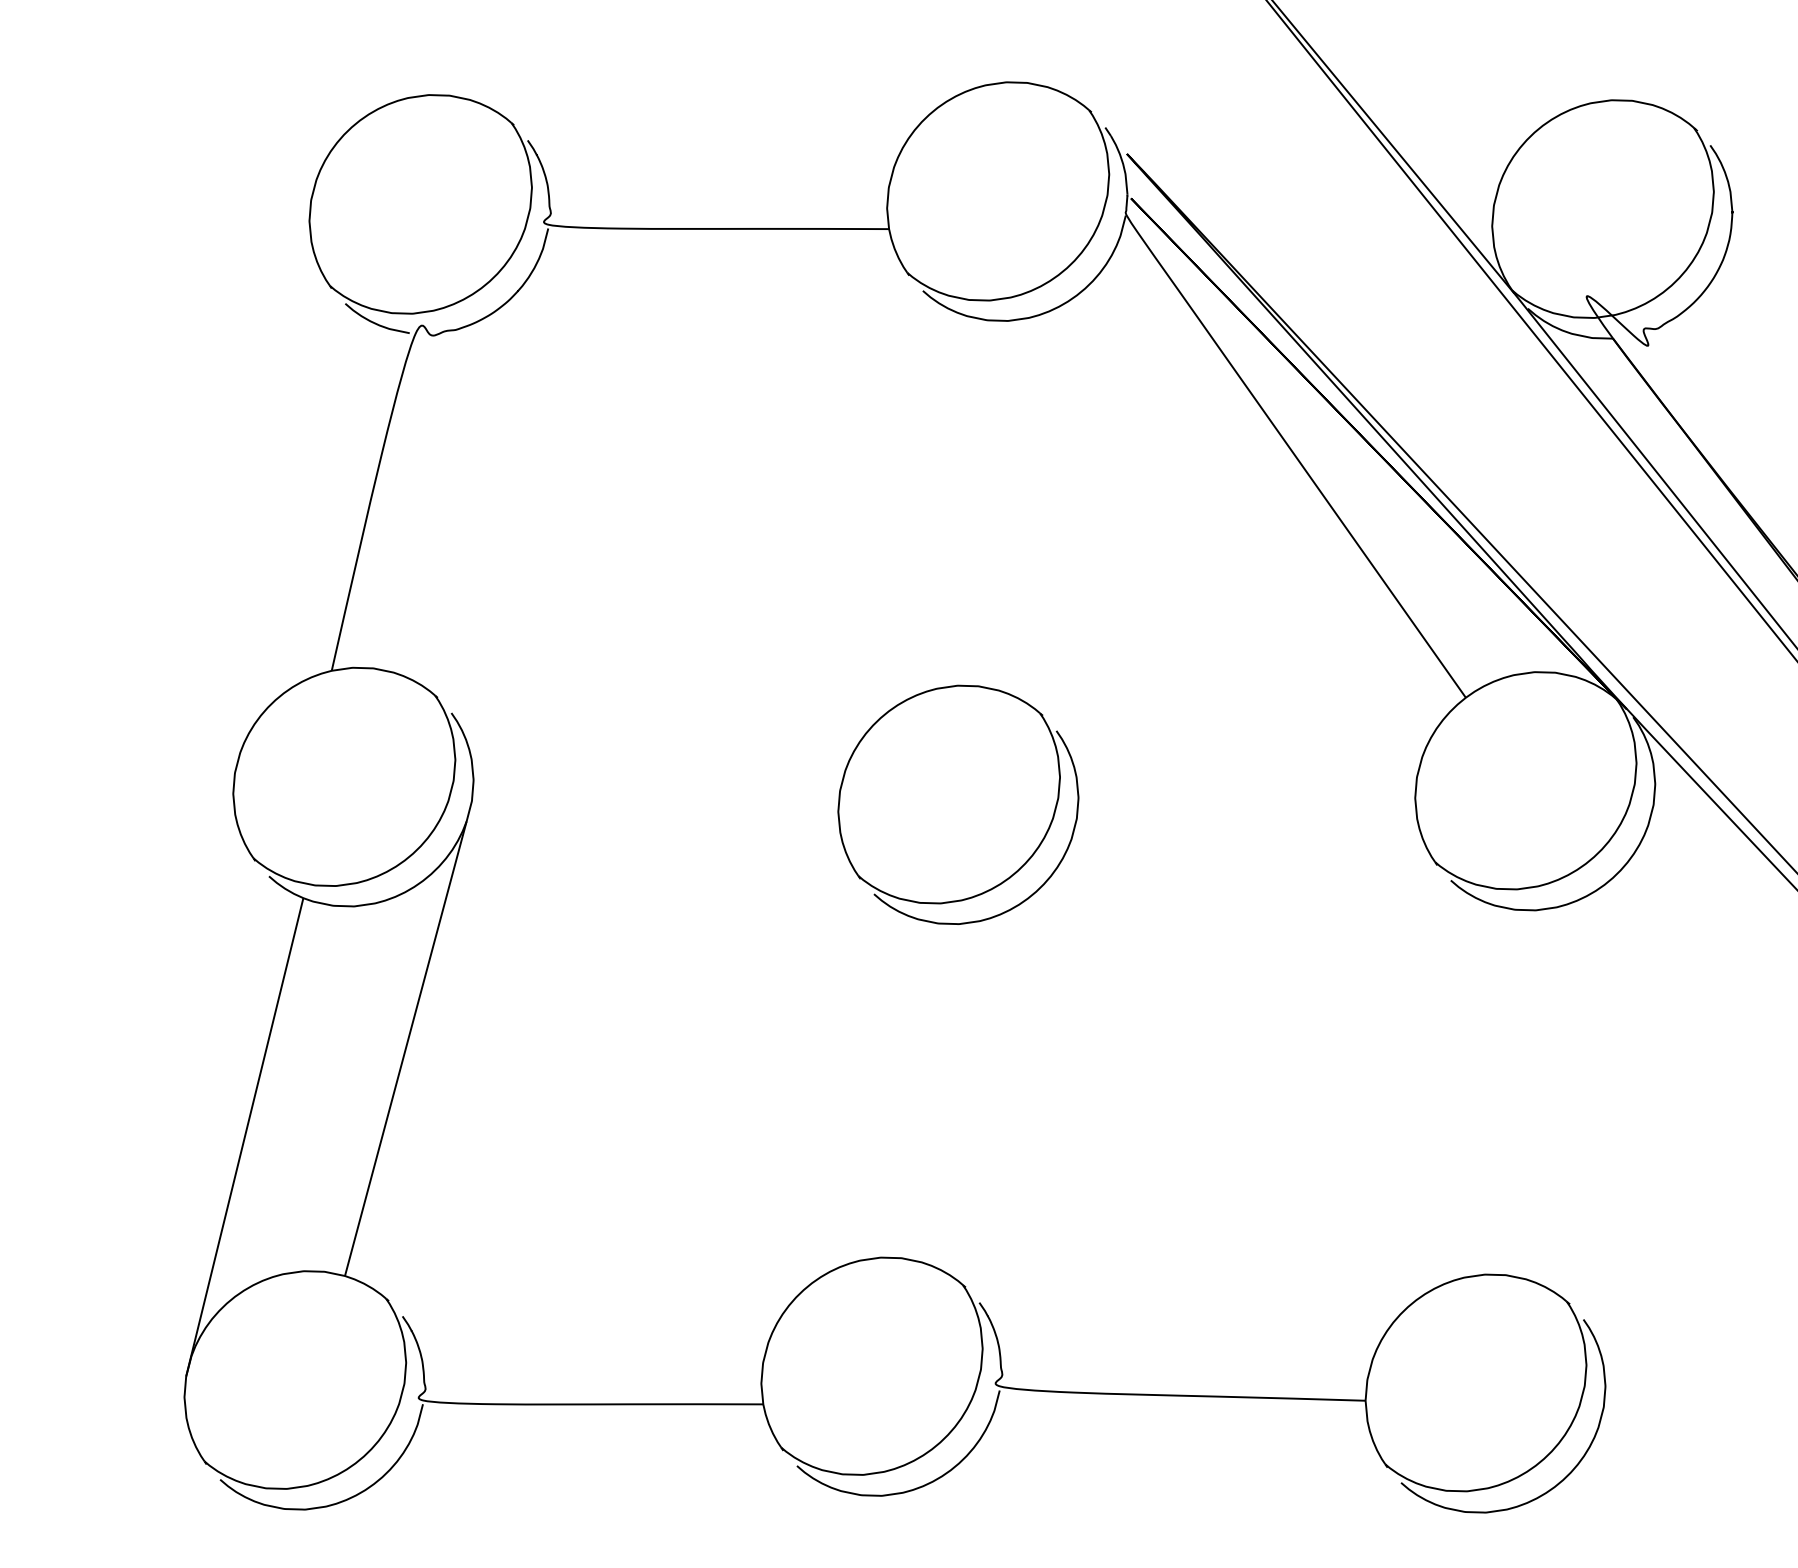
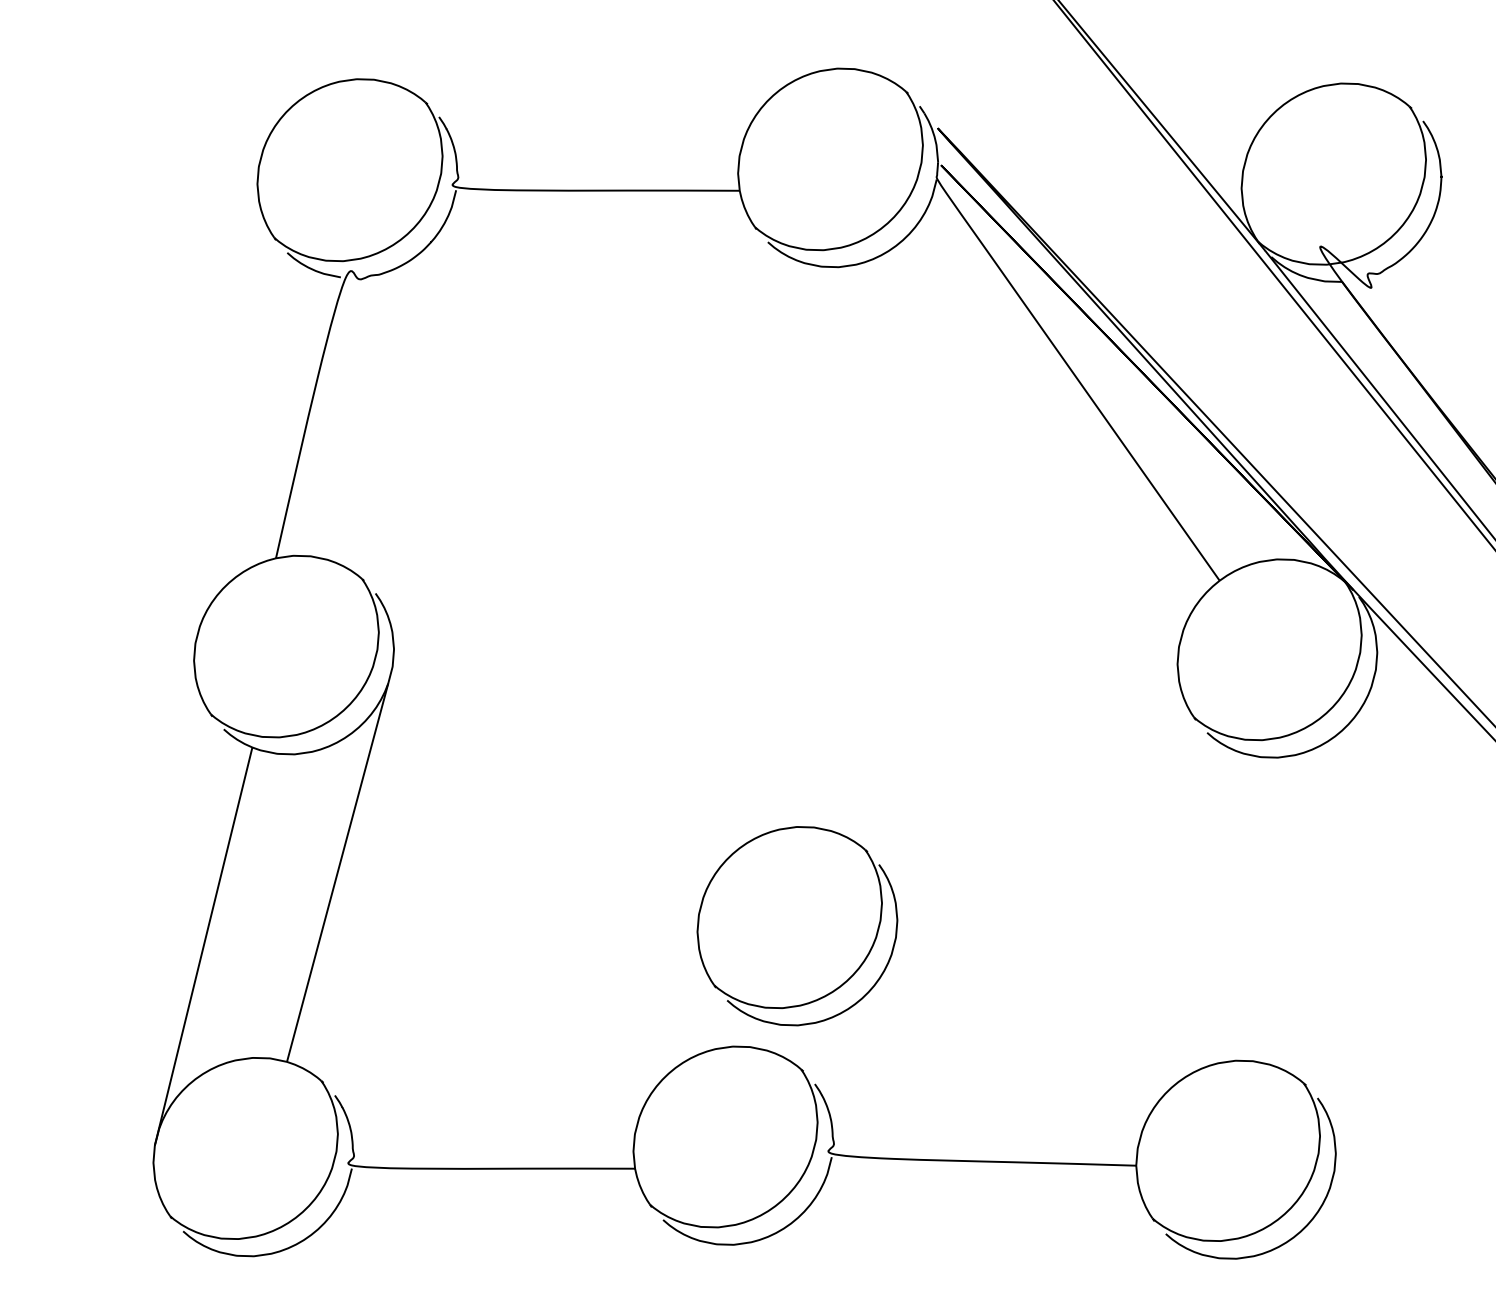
part: (958, 804) -> (797, 925), moved

